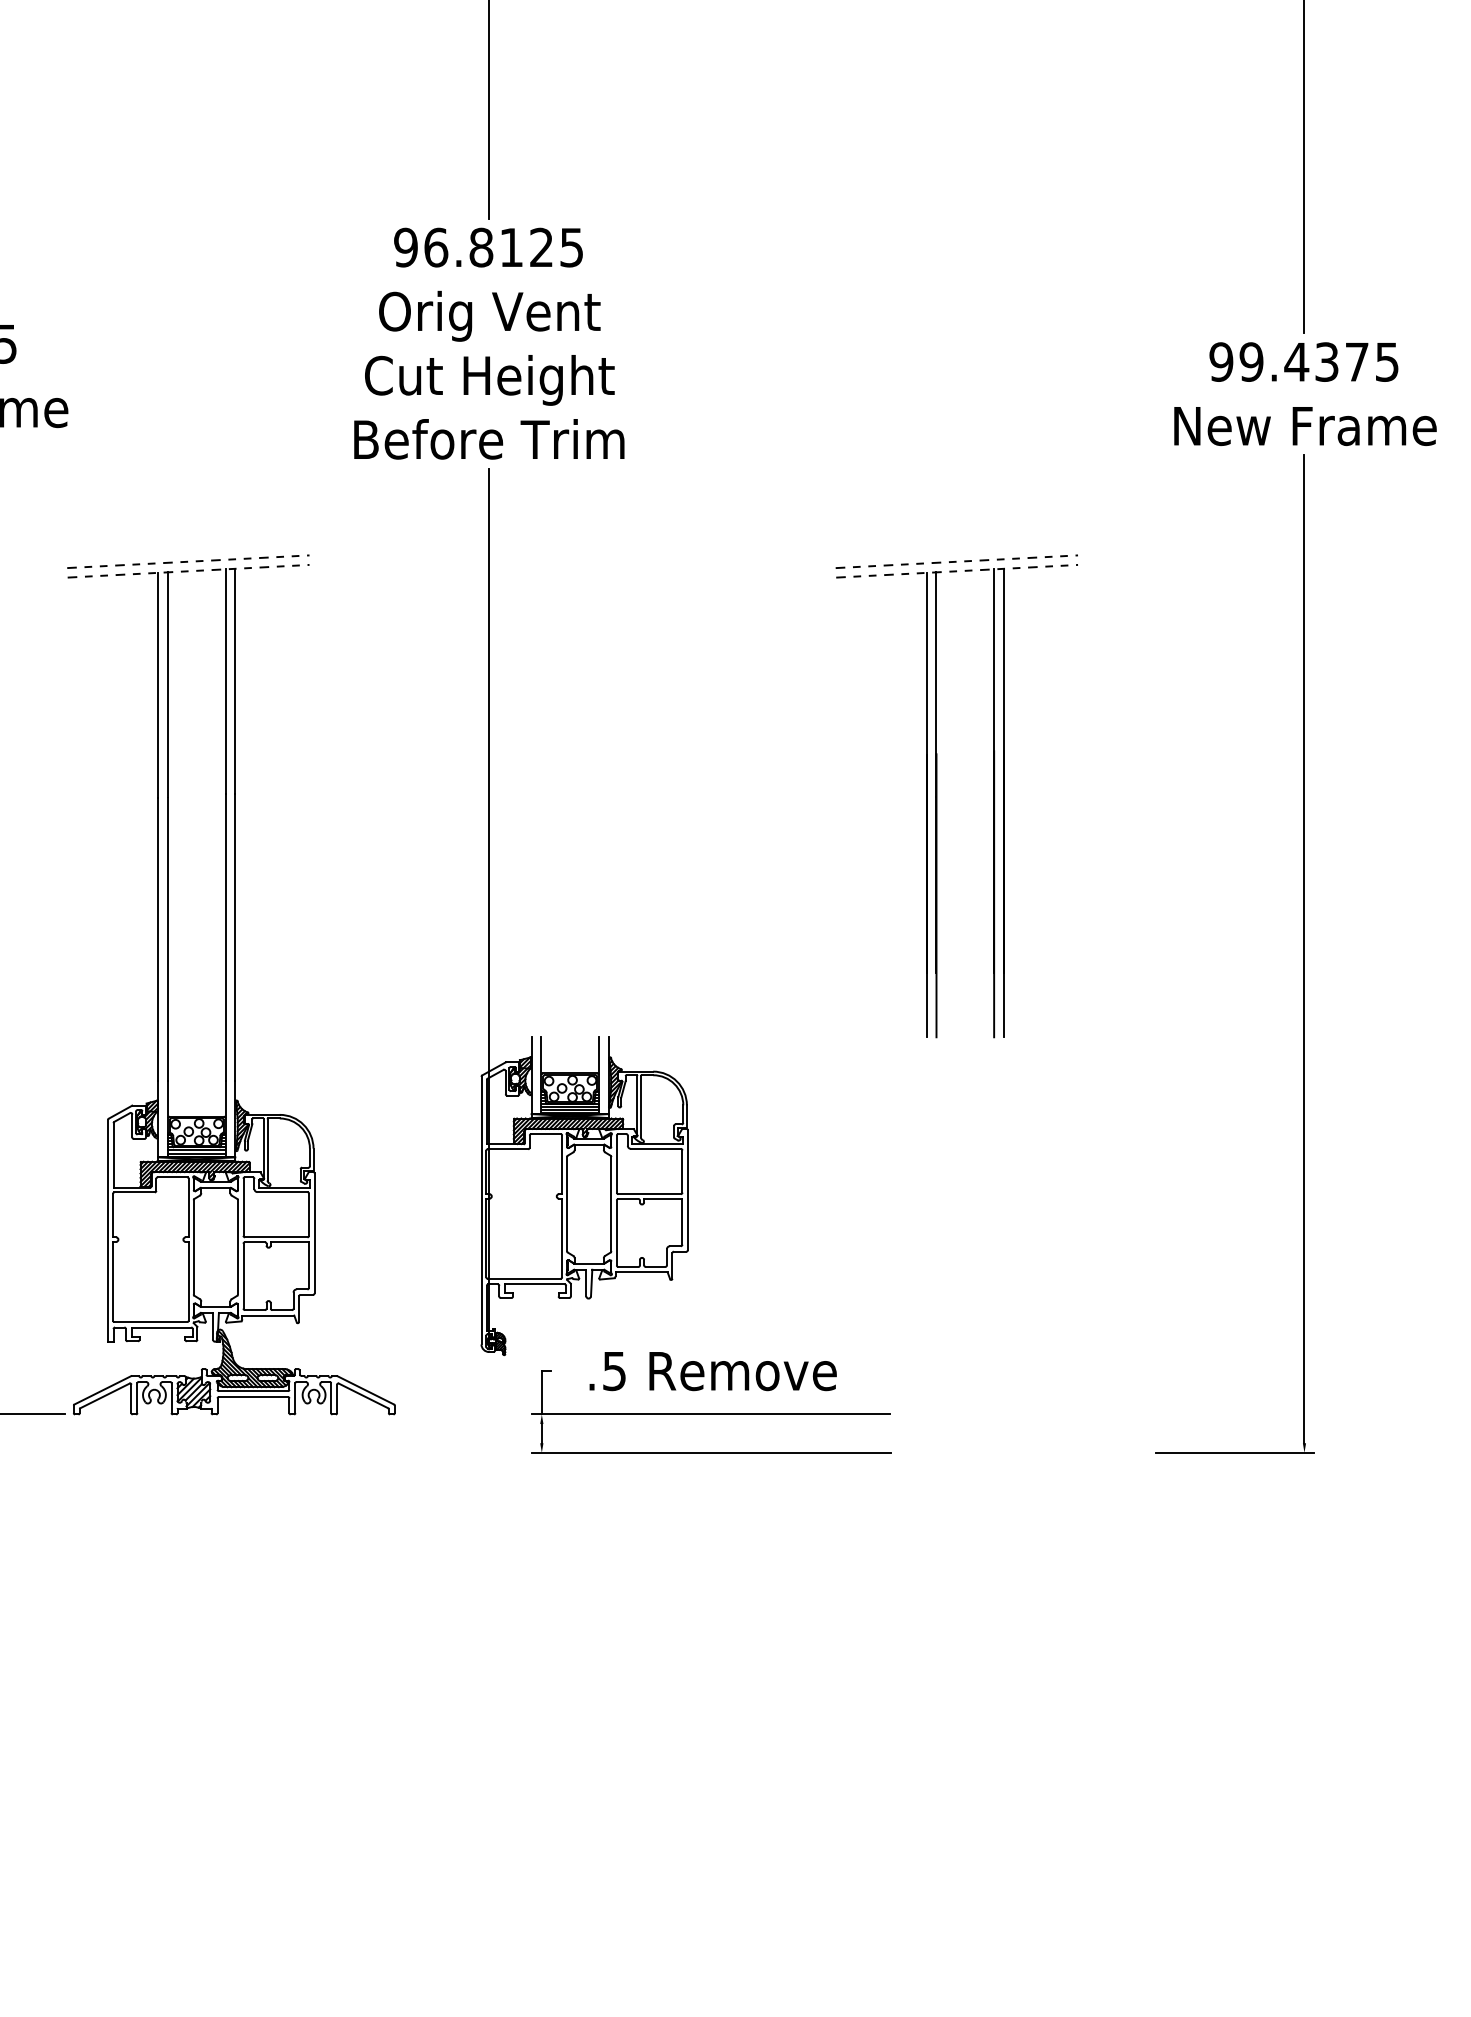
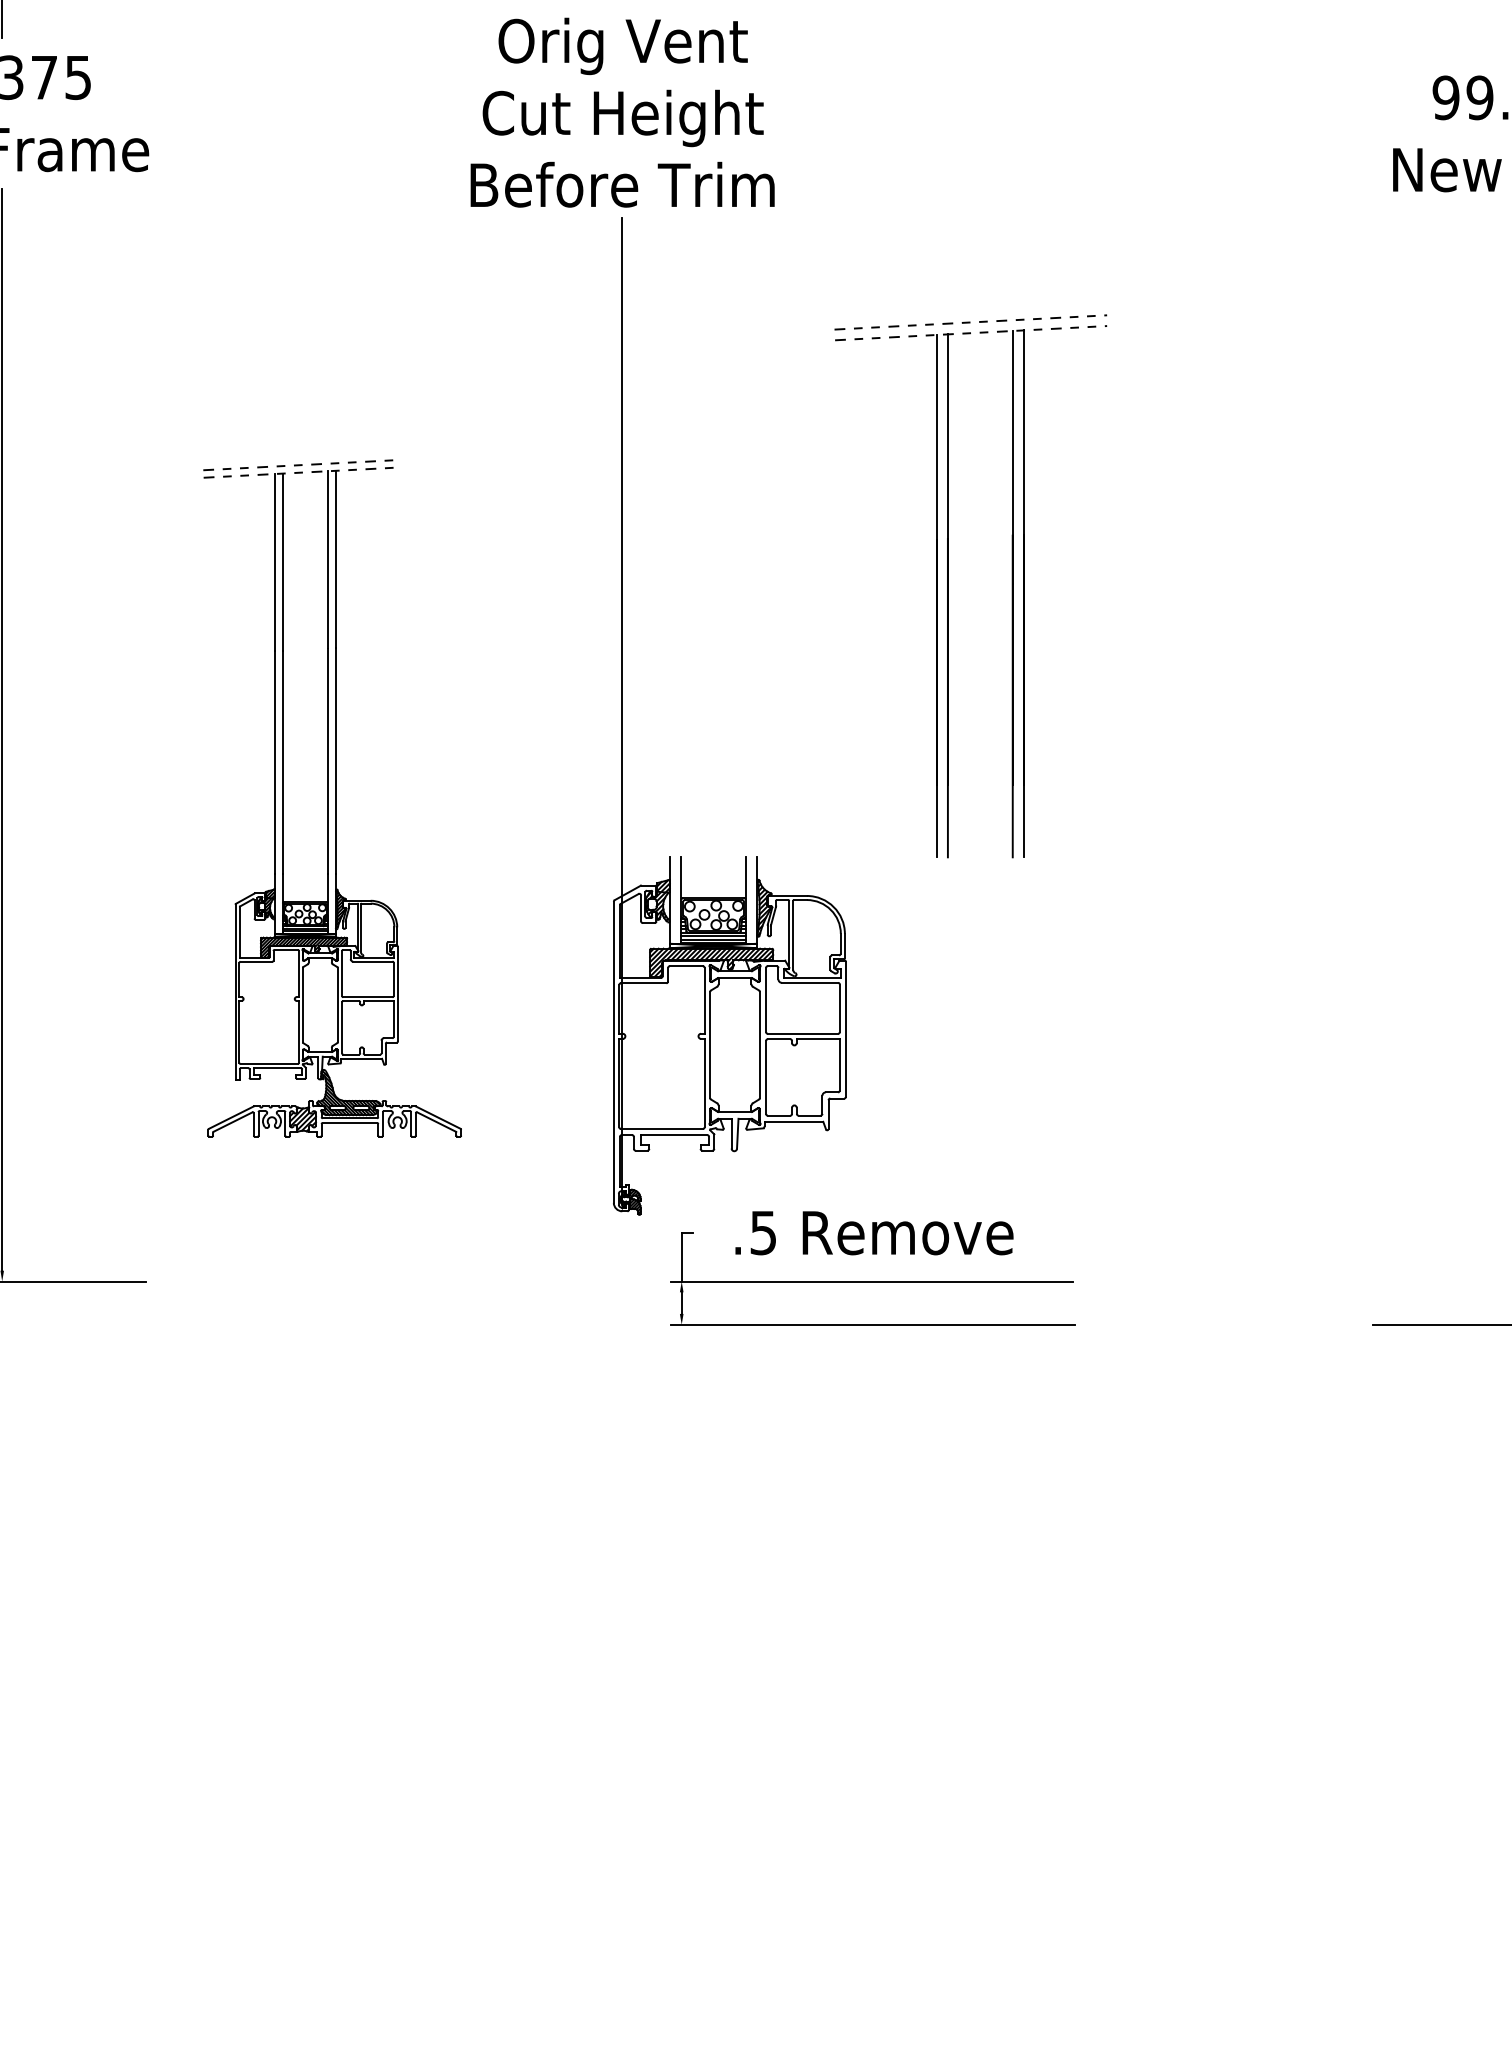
part: (937, 796) -> (949, 586), moved
part: (231, 984) -> (332, 797), size x0.7

